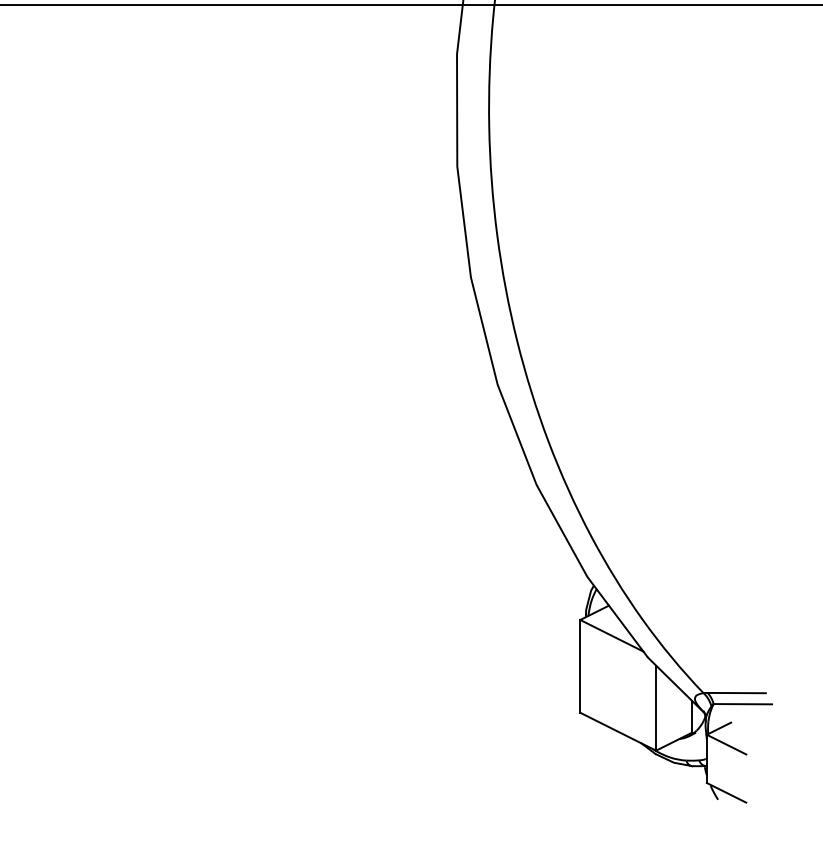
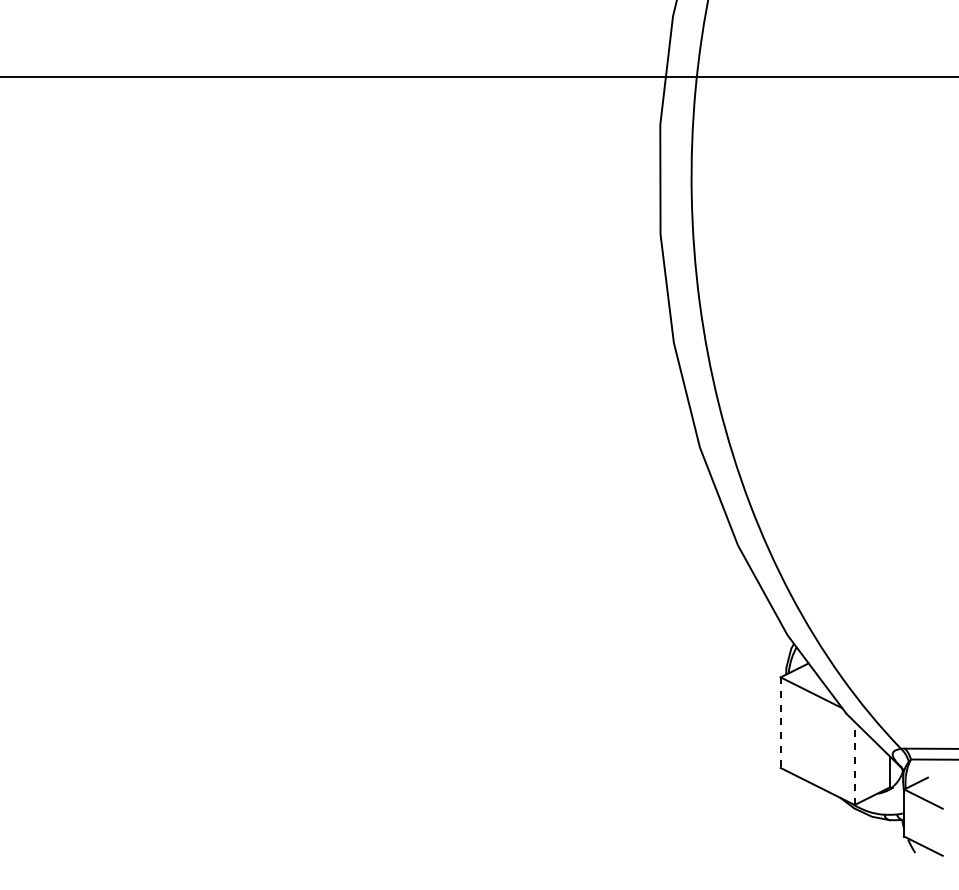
line: (580, 667) -> (780, 723), solid -> dashed
line: (655, 708) -> (854, 763), solid -> dashed

